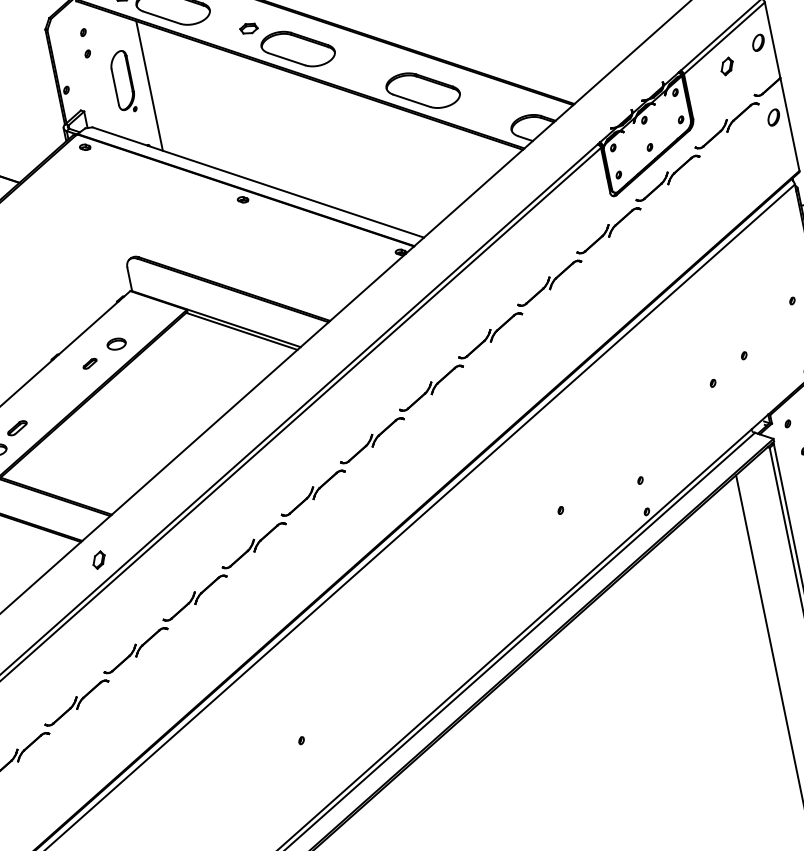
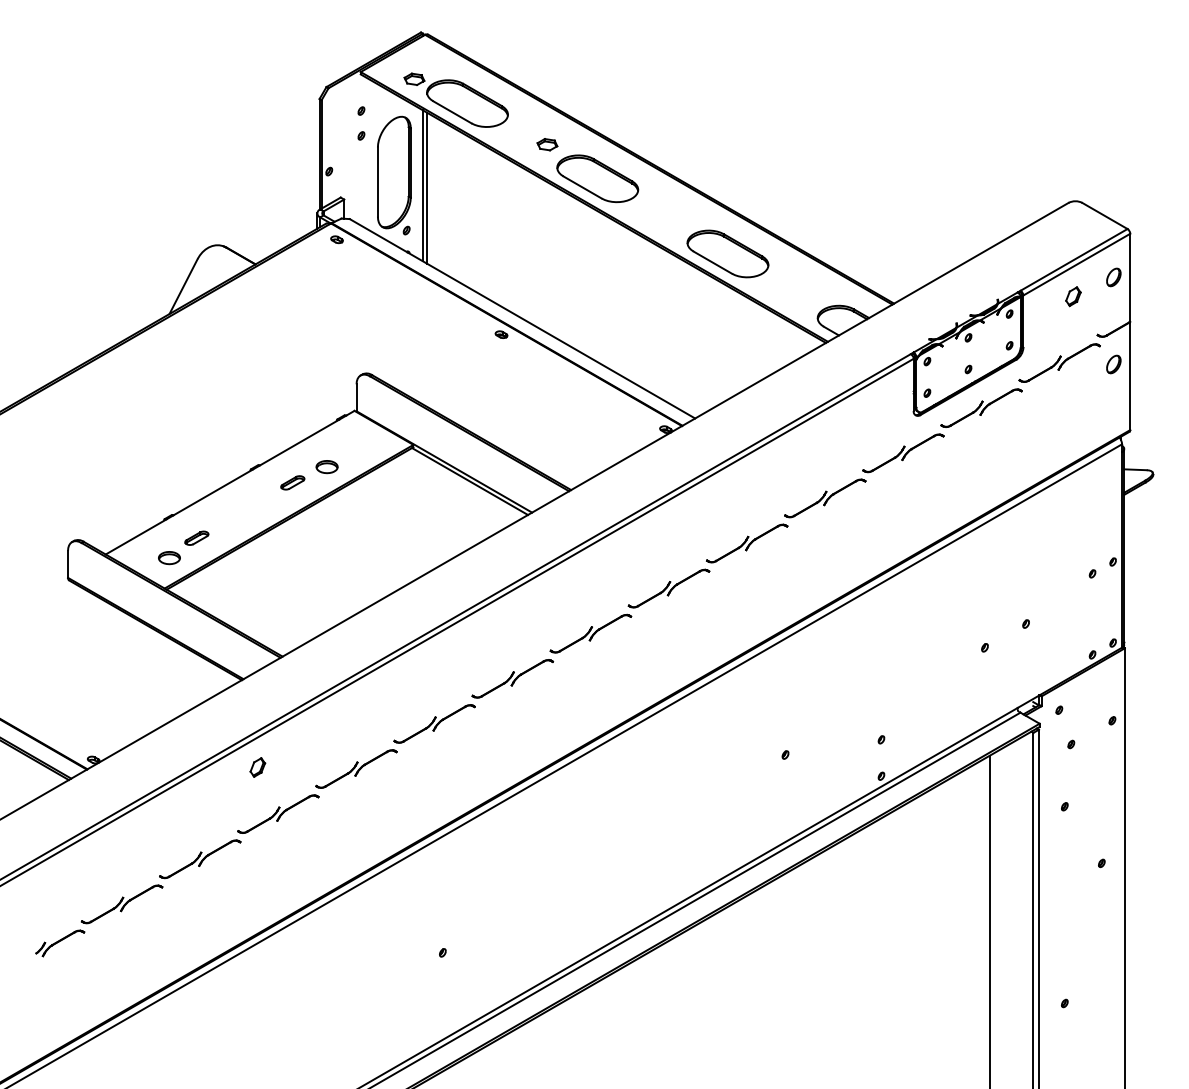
part: (123, 82) -> (394, 175), size x1.67
line: (153, 86) -> (427, 187), added
part: (89, 363) -> (292, 482), size x1.43
part: (98, 560) -> (257, 767), moved

